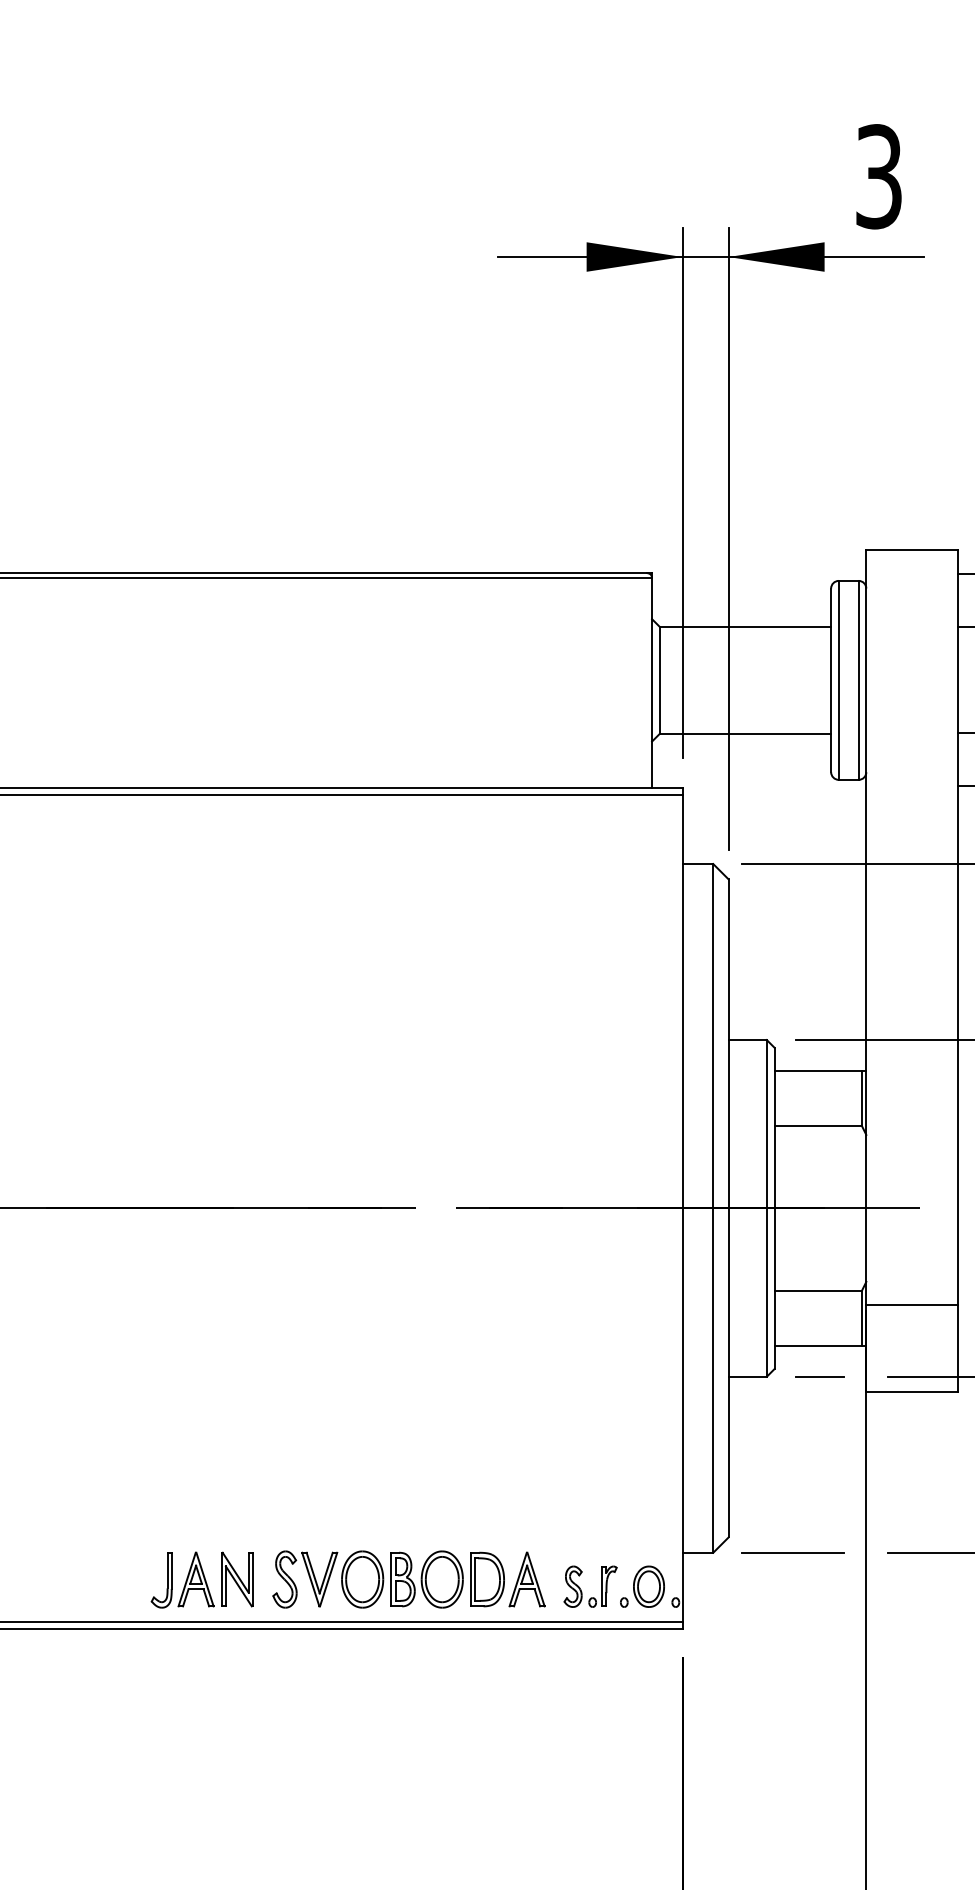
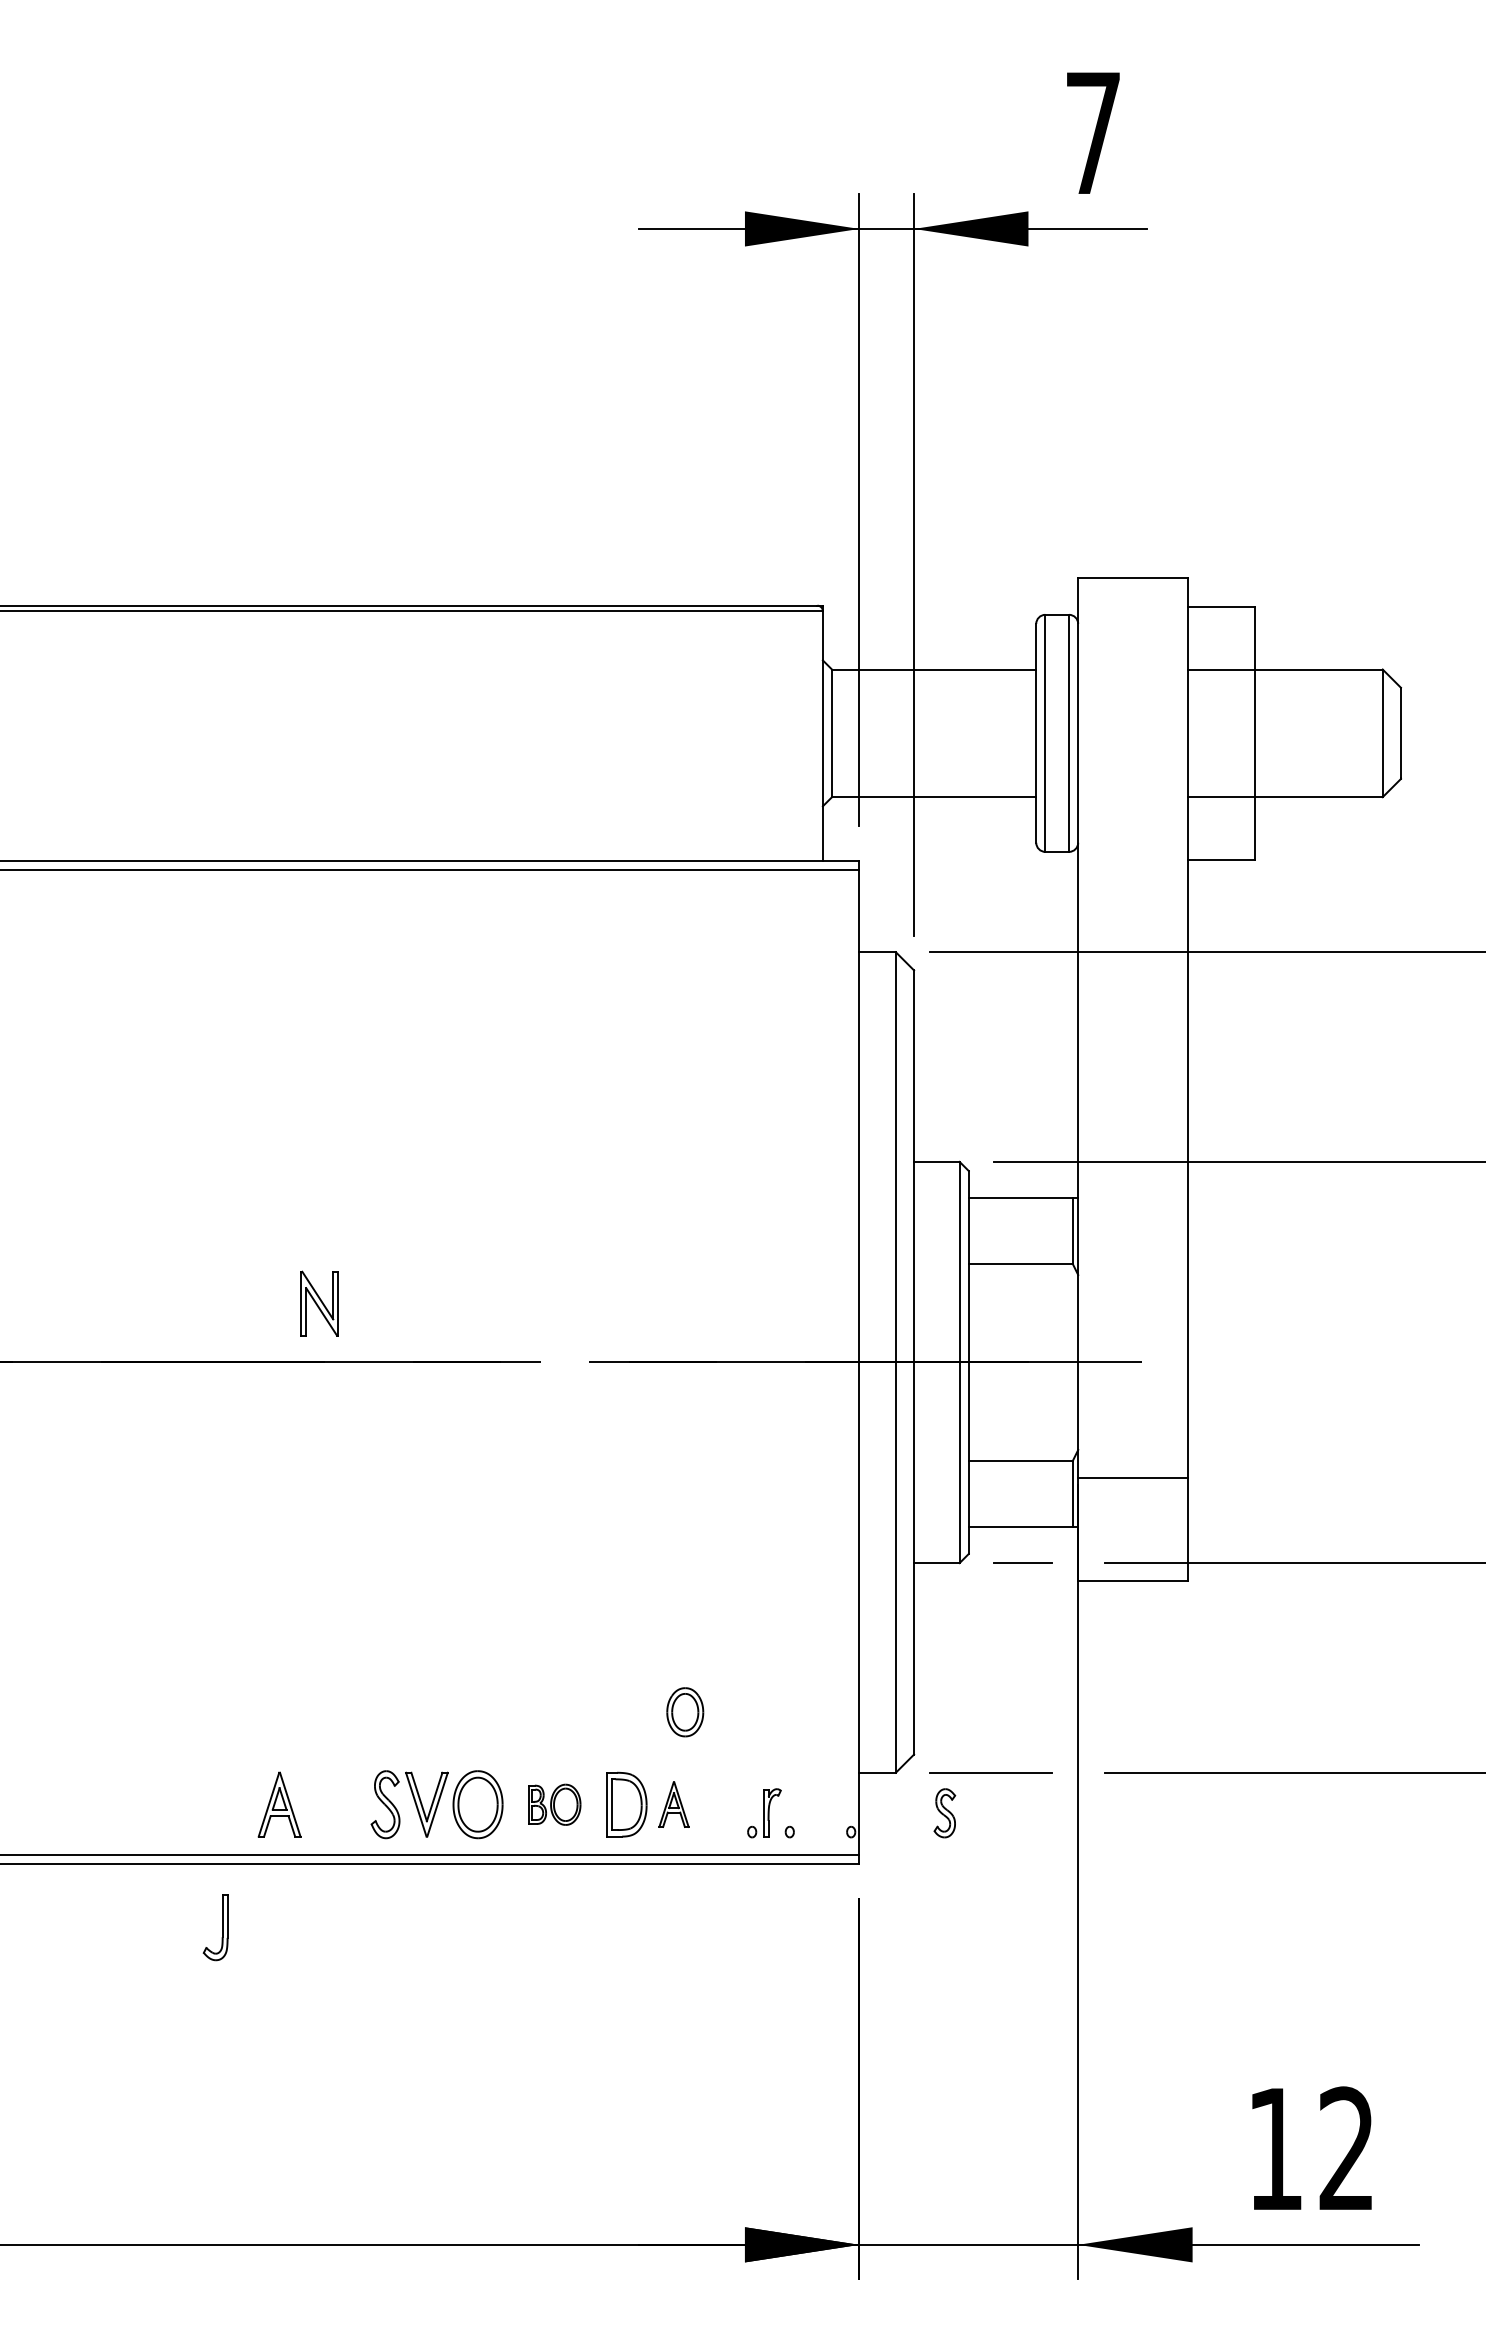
text: (879, 176) -> (1093, 133), 3 -> 7
part: (237, 1579) -> (319, 1303), moved
part: (426, 1579) -> (554, 1804), size x0.6
part: (526, 1579) -> (673, 1804), size x0.7
part: (167, 1580) -> (222, 1927), moved
part: (572, 1586) -> (944, 1813), moved
part: (649, 1586) -> (685, 1712), moved

